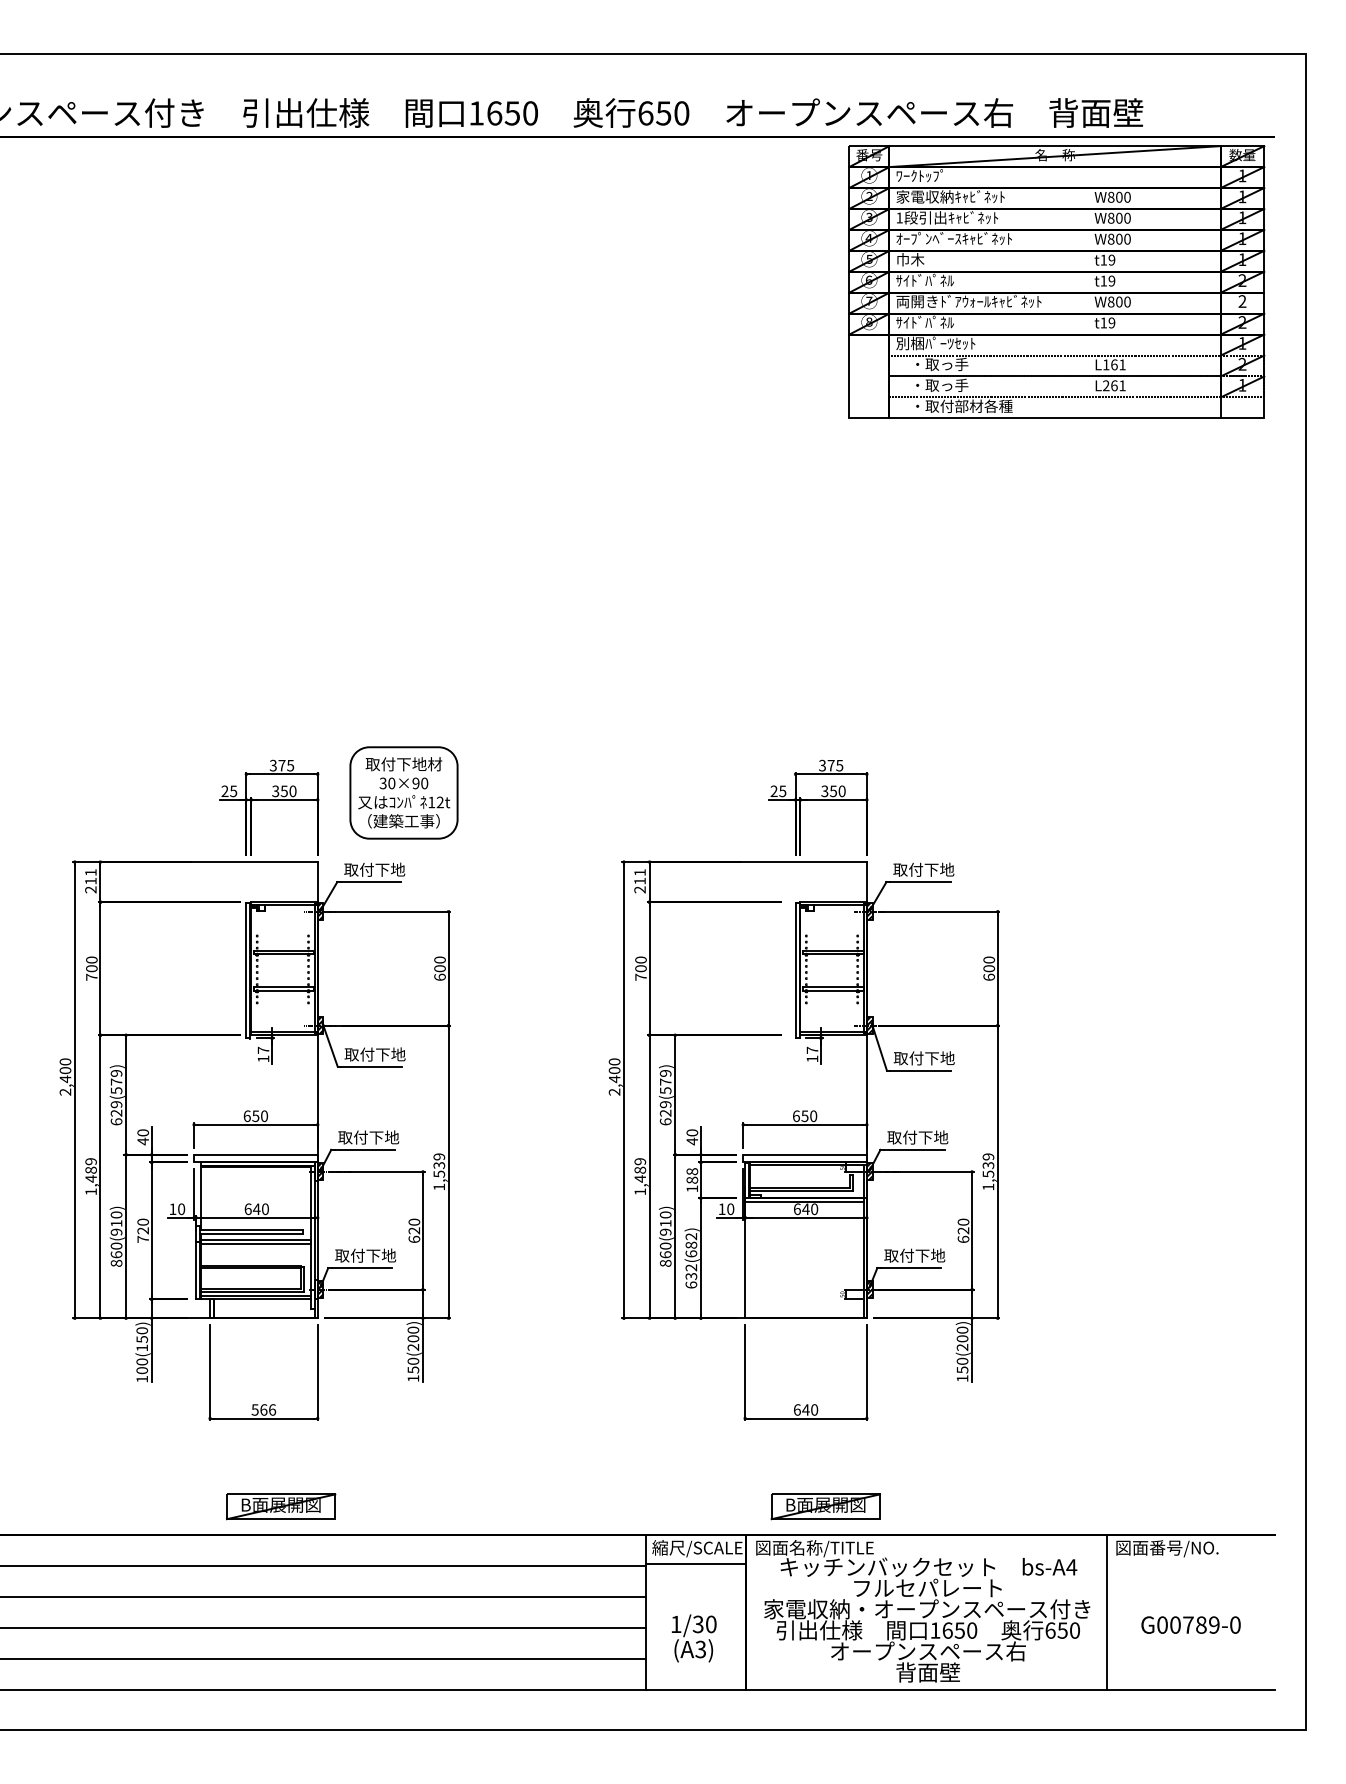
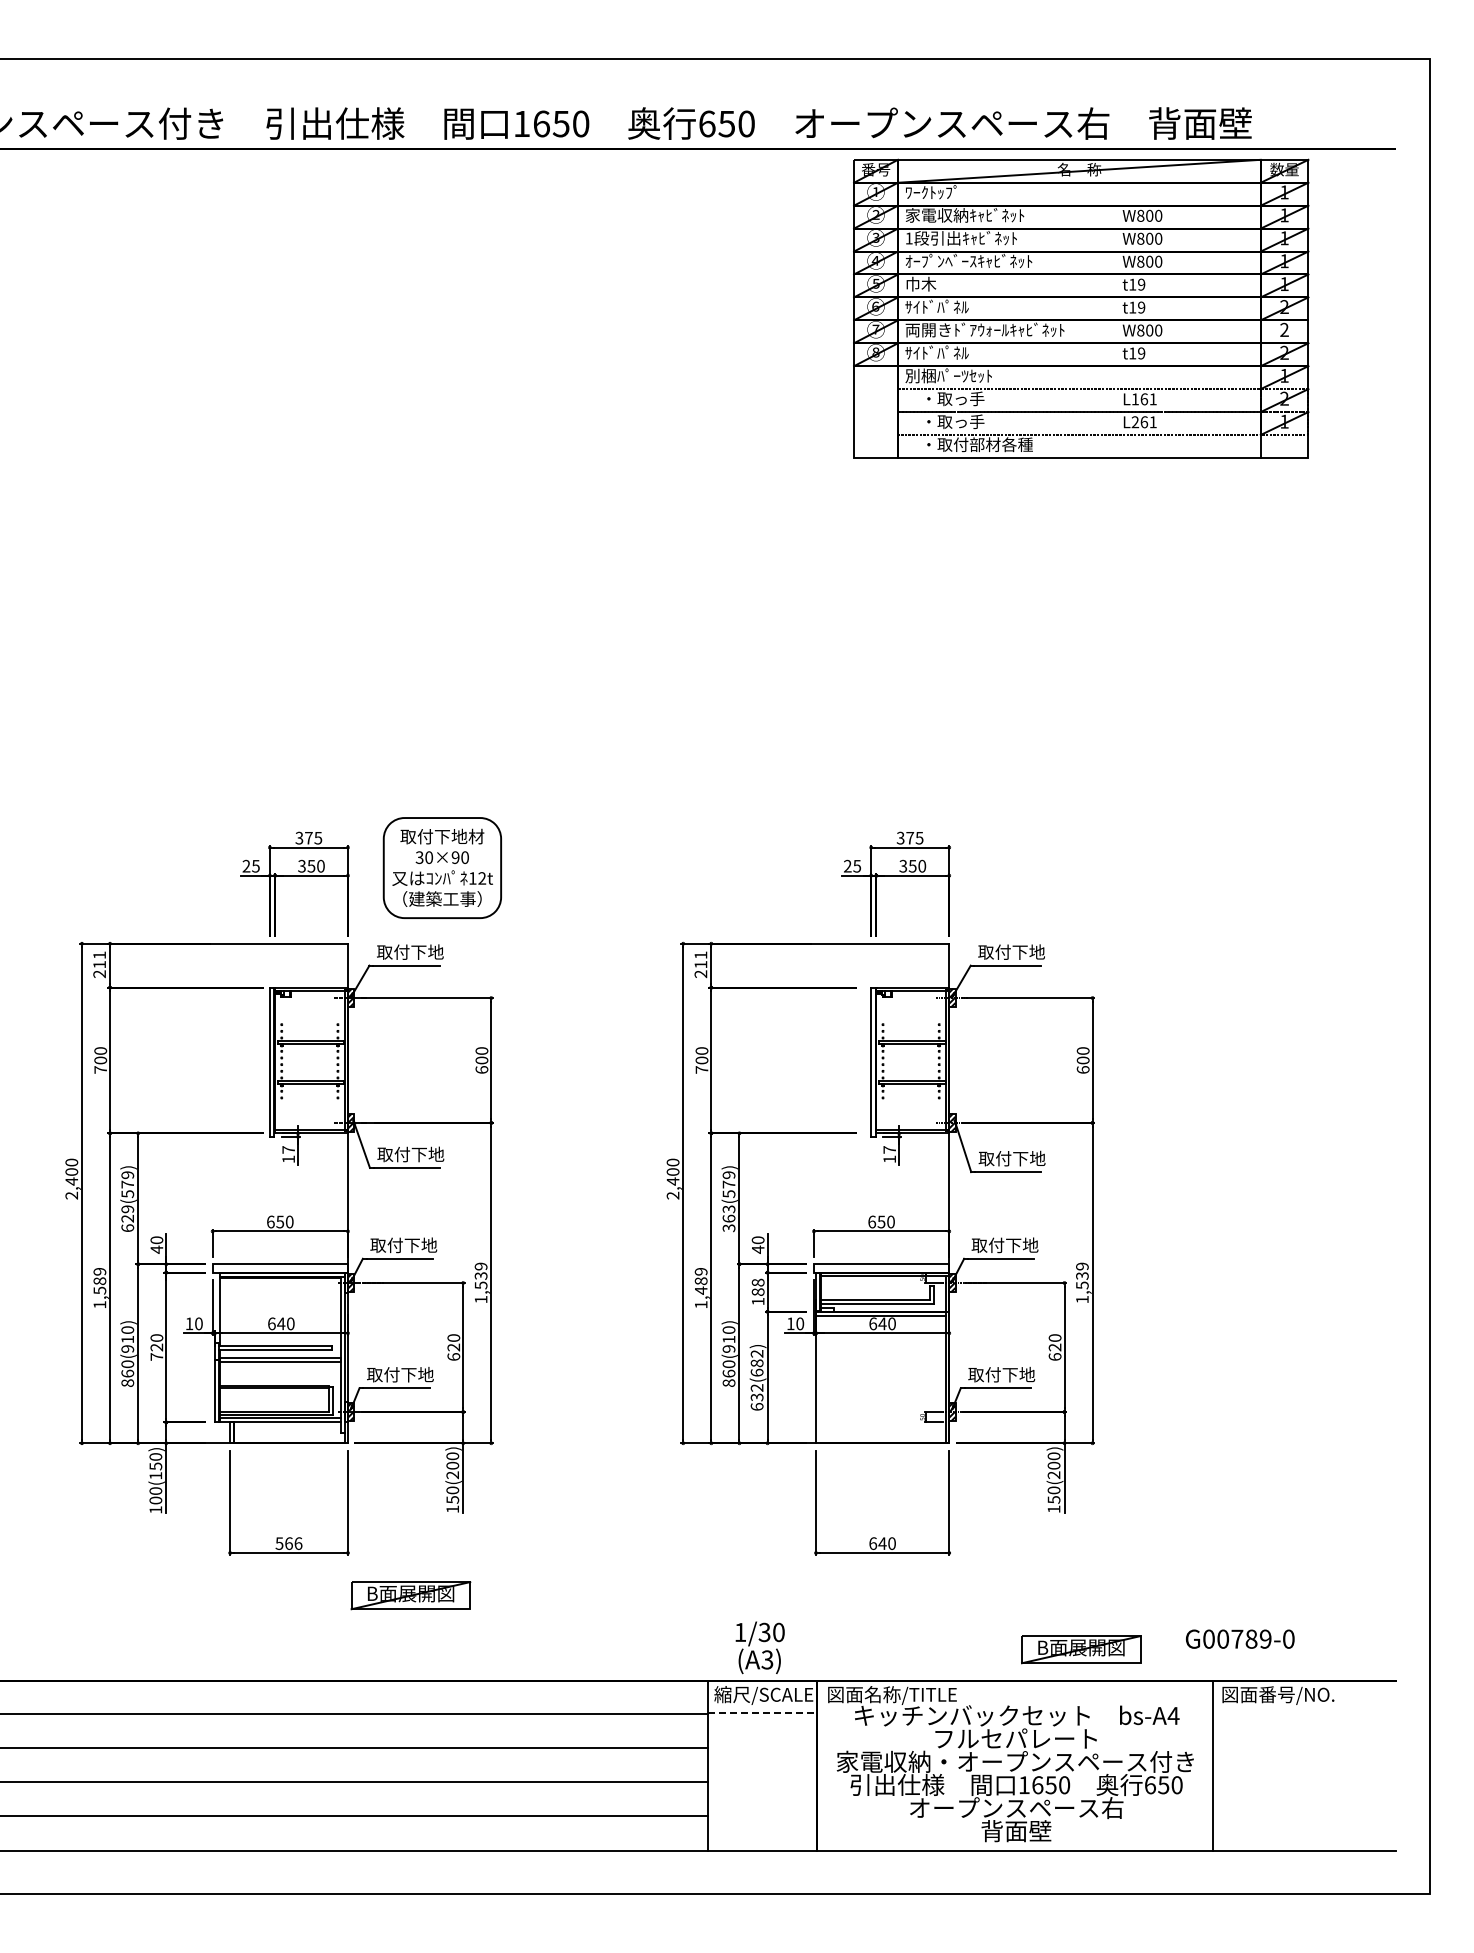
part: (1057, 281) -> (1081, 308), moved
text: (665, 1113) -> (728, 1218), 629(579) -> 363(579)
text: (90, 1178) -> (99, 1290), 1,489 -> 1,589
part: (280, 1506) -> (410, 1595), moved
part: (825, 1506) -> (1081, 1649), moved
line: (696, 1564) -> (762, 1712), solid -> dashed
text: (1191, 1624) -> (1240, 1638), moved
text: (693, 1638) -> (759, 1647), moved

